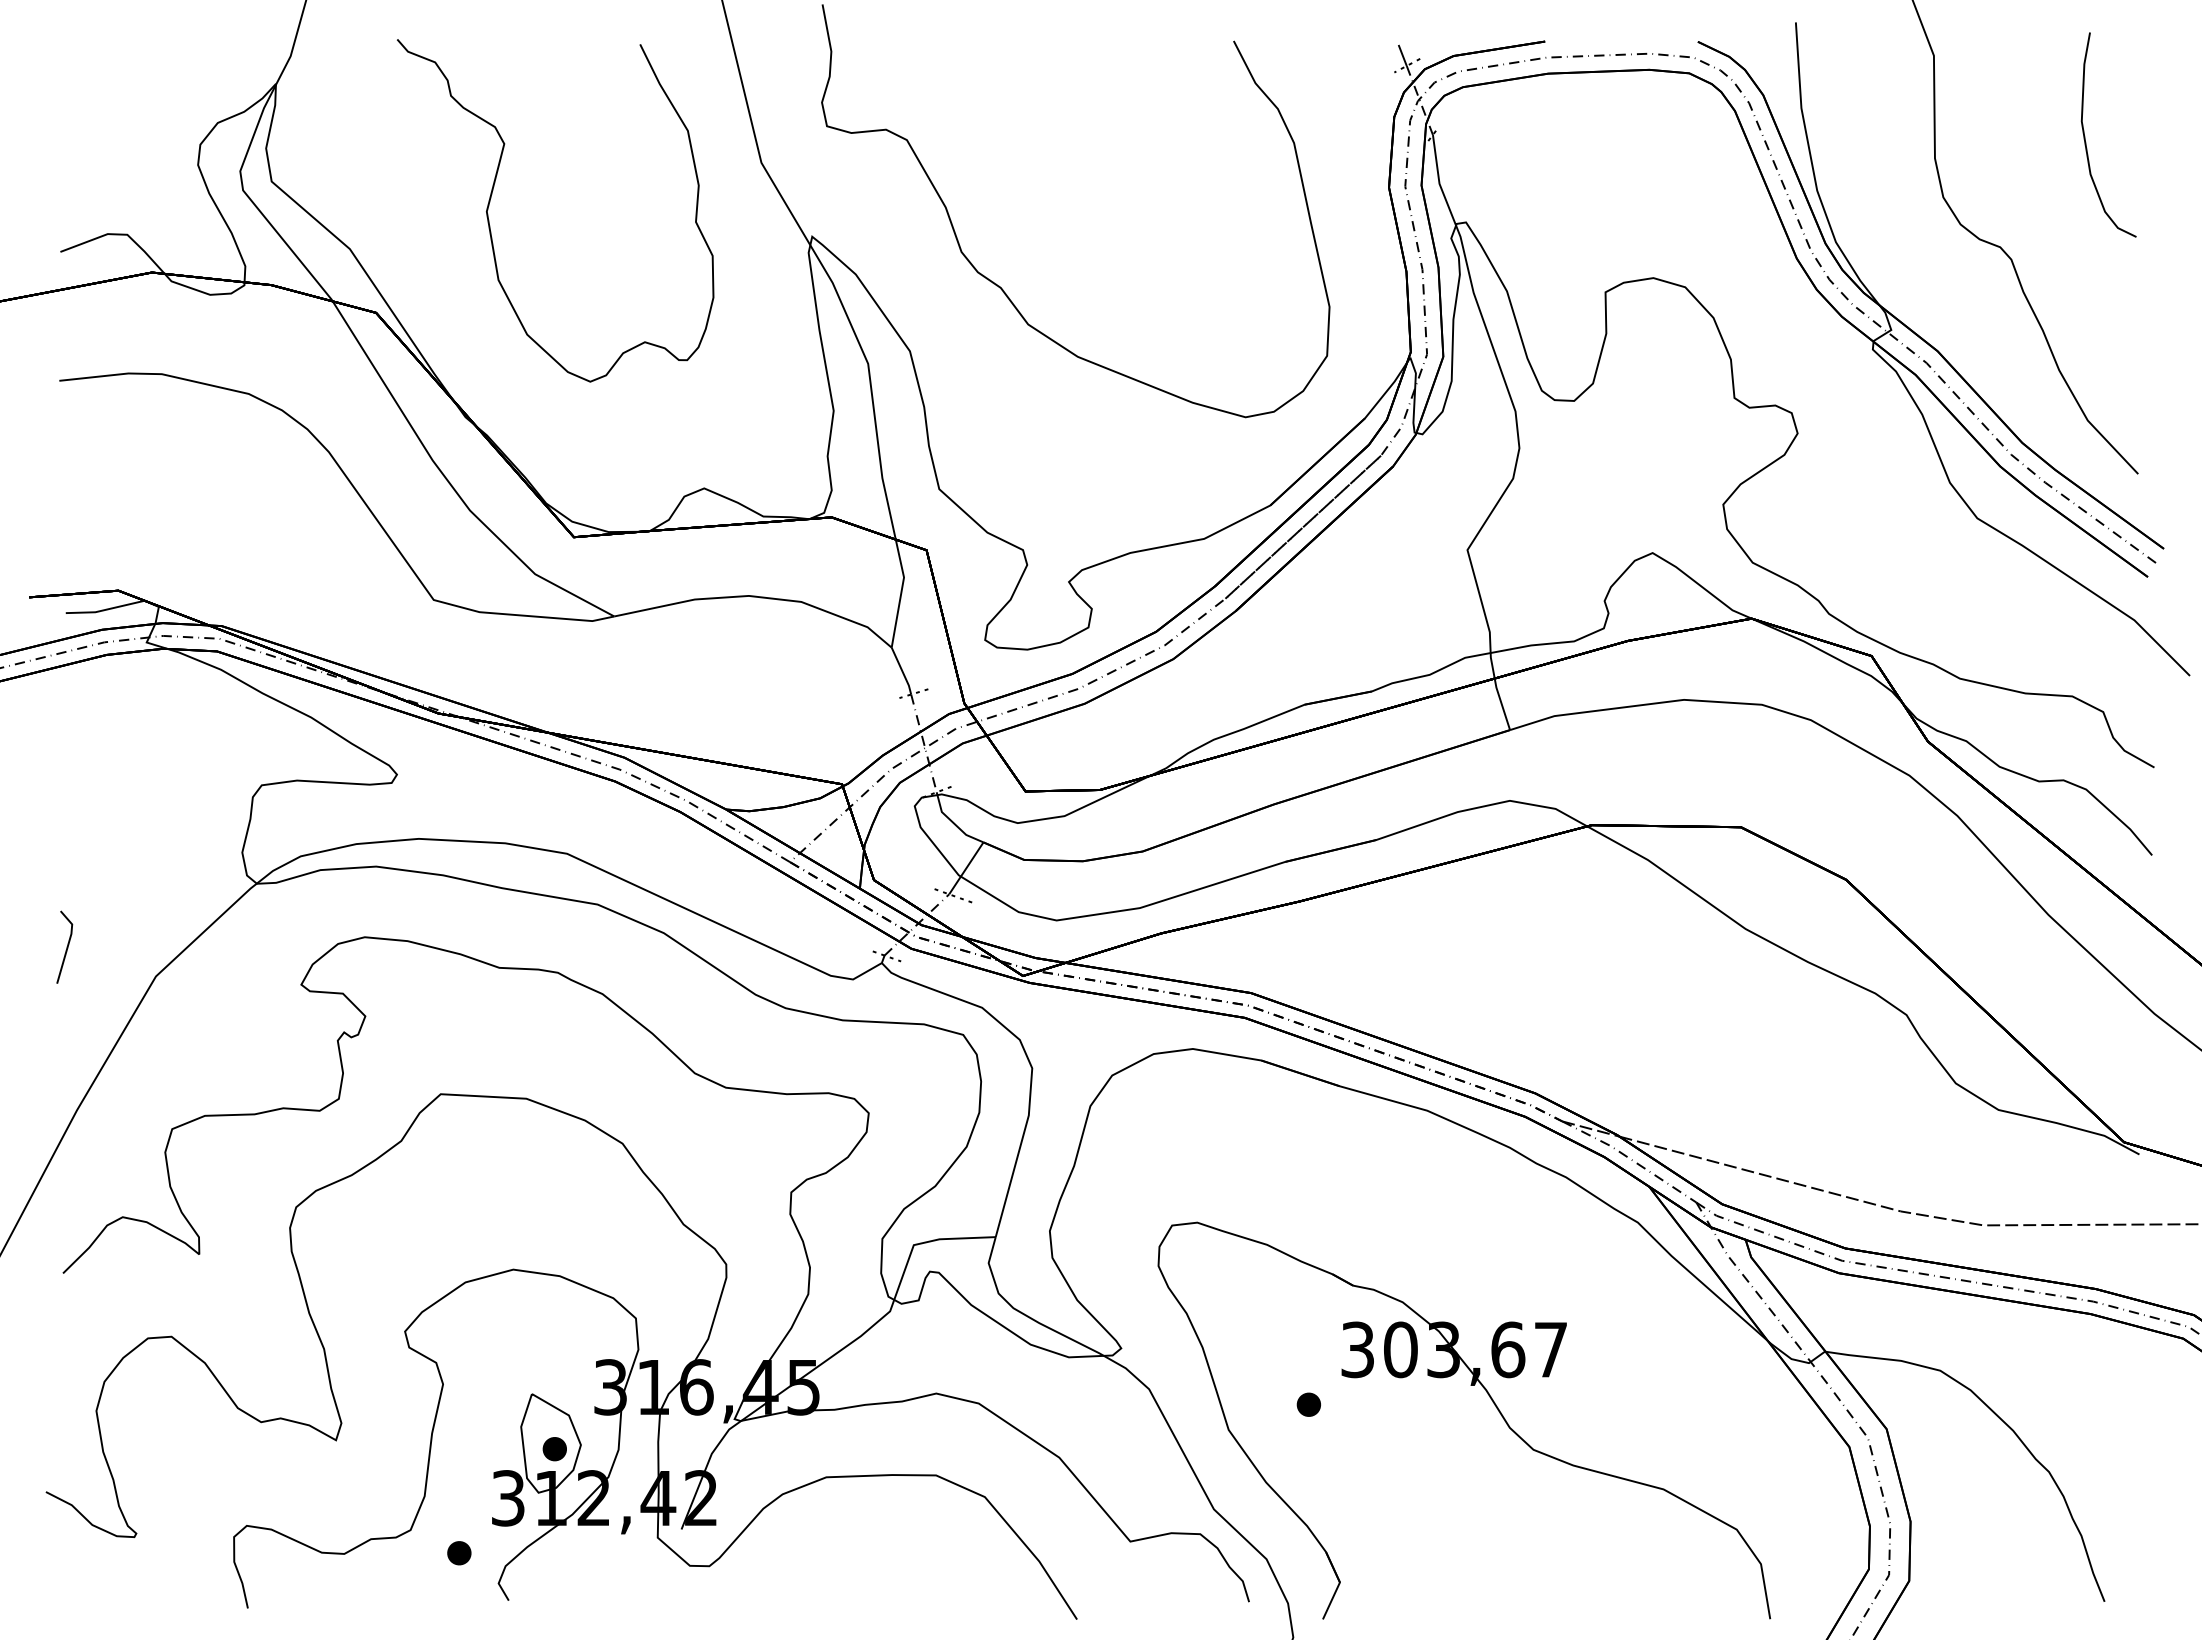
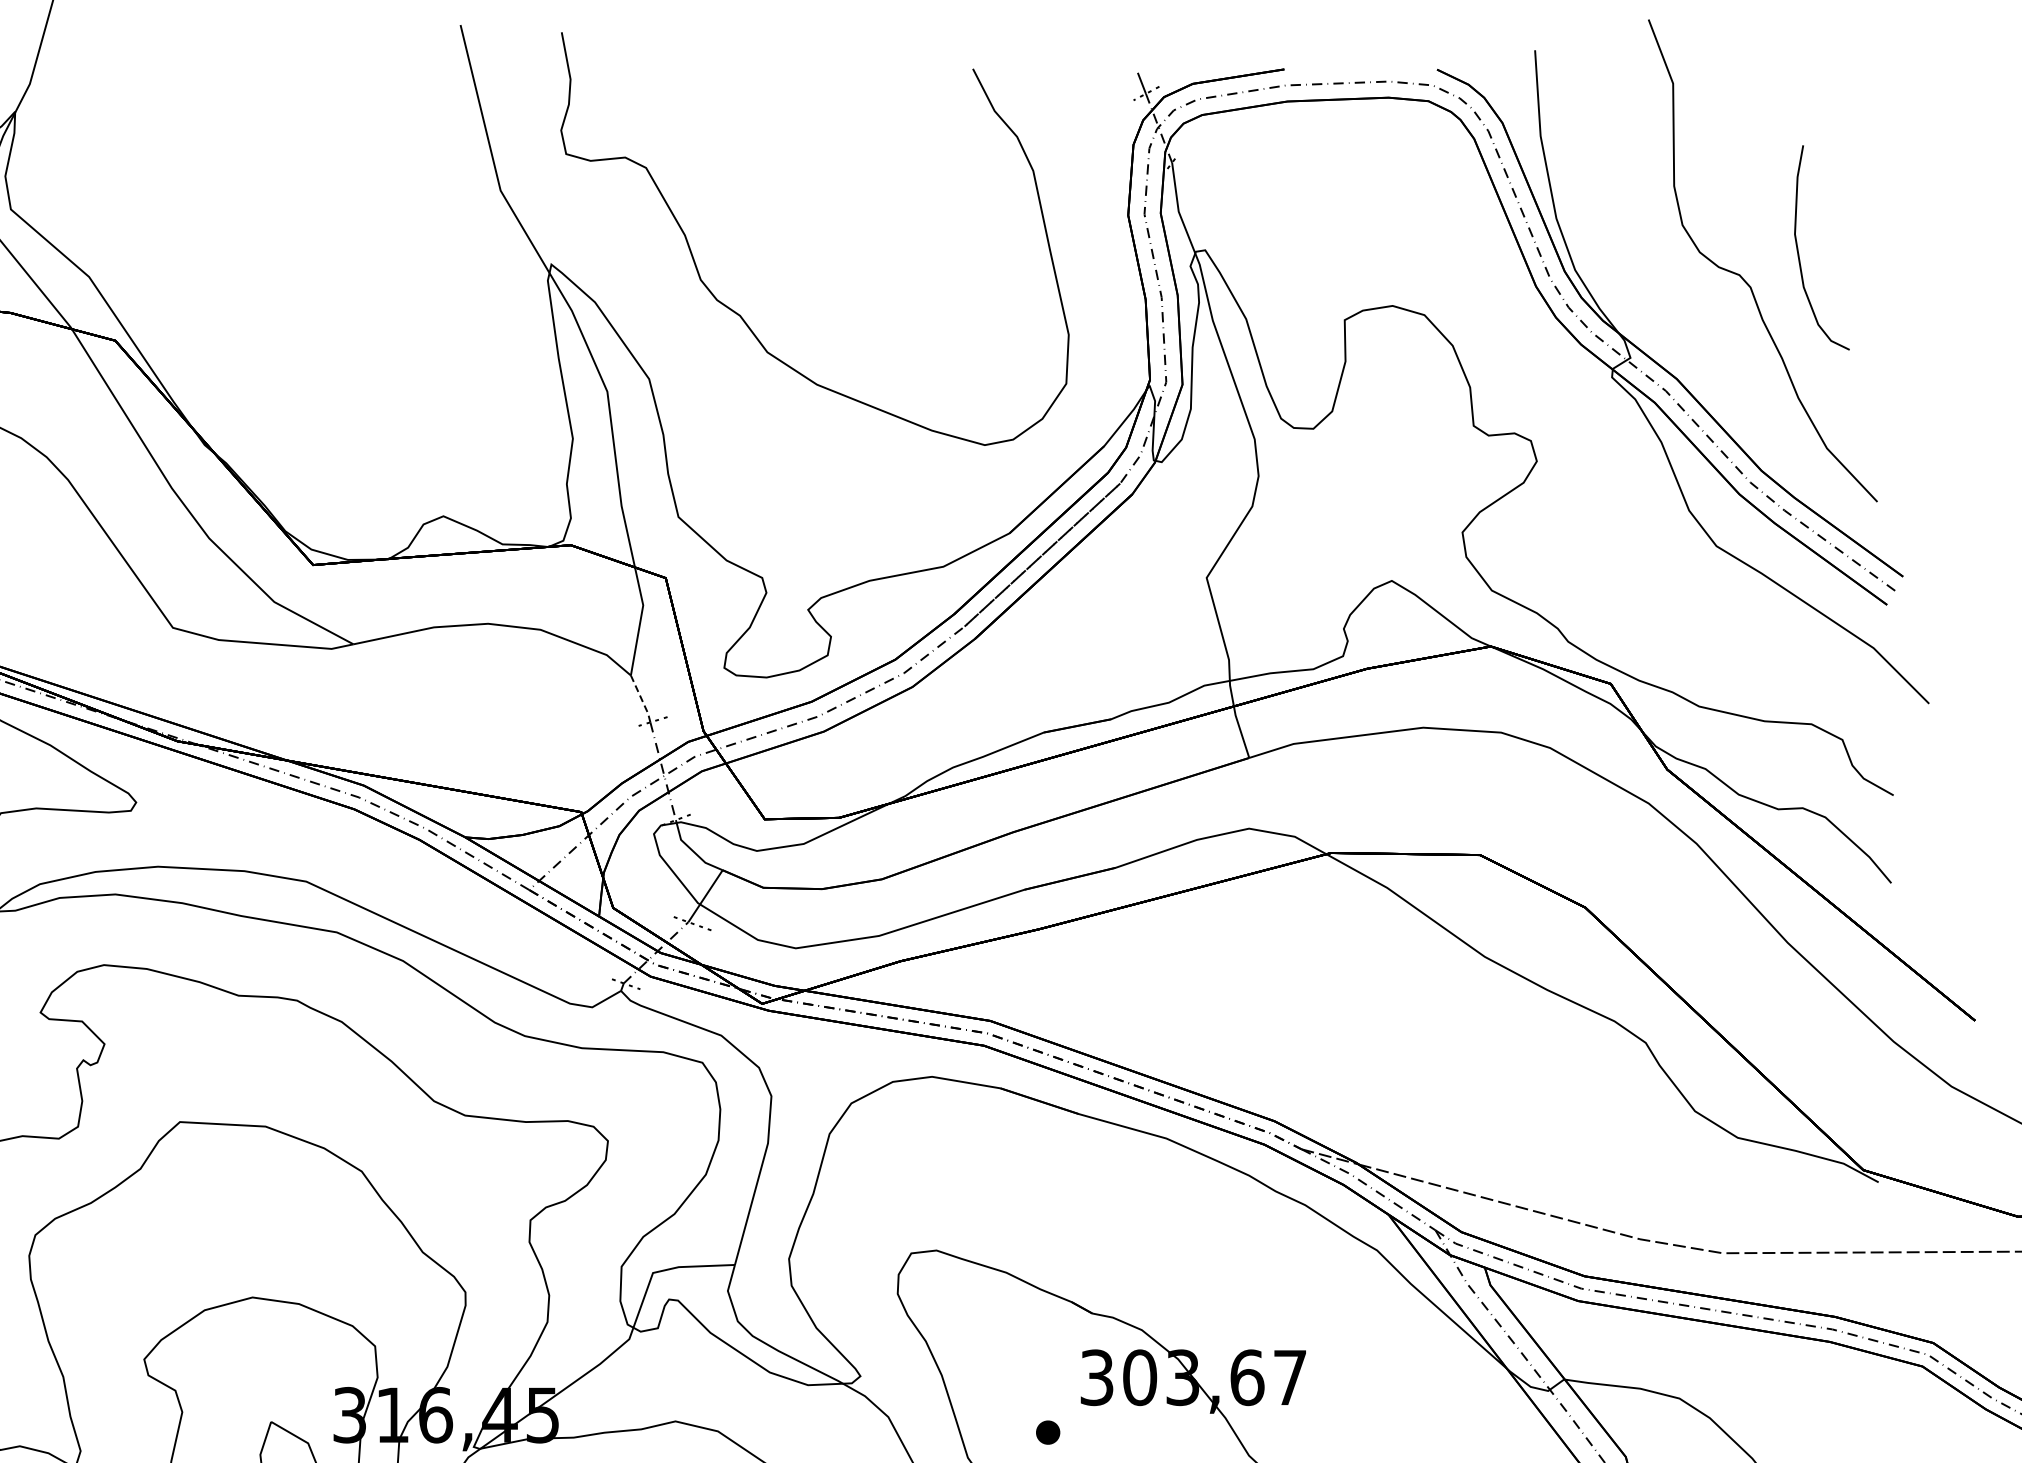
curve: (2085, 136) -> (1798, 249), moved
curve: (492, 194) -> (231, 222), removed
line: (902, 672) -> (641, 700), solid -> dashed

